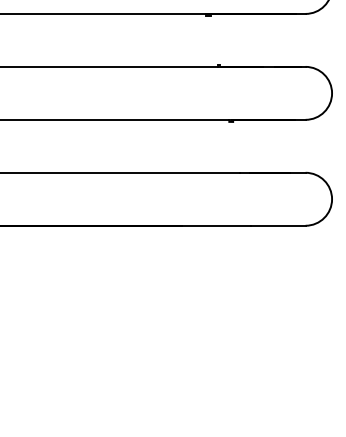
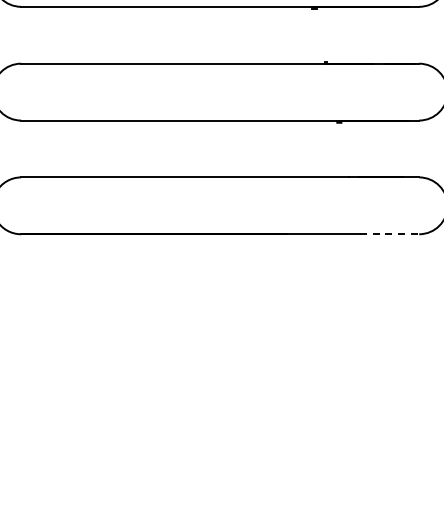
line: (277, 225) -> (389, 234), solid -> dashed

